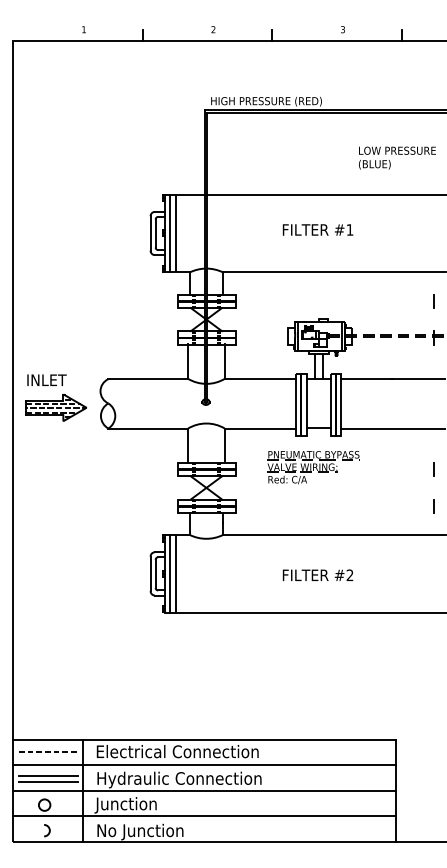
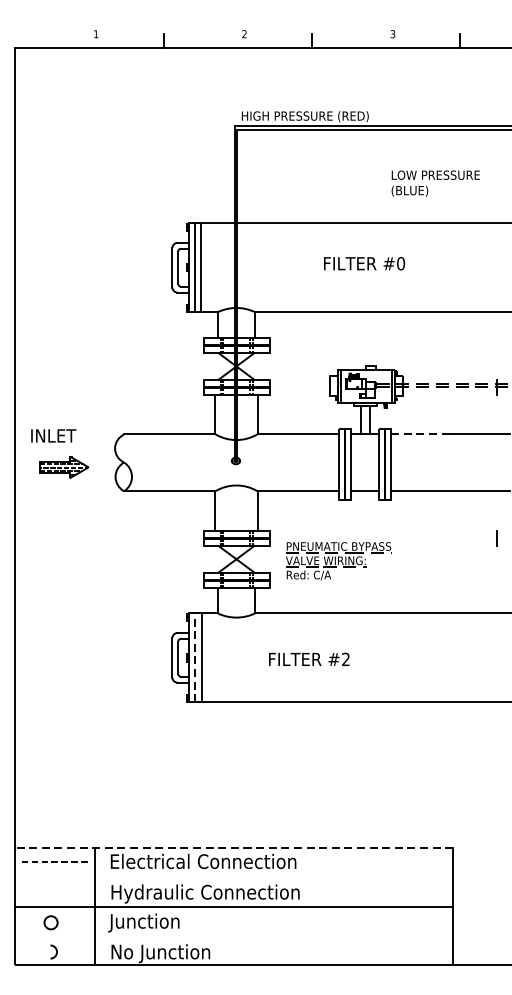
text: (397, 157) -> (435, 182), moved
text: (349, 229) -> (400, 263), #1 -> #0
line: (433, 301) -> (496, 345), removed
line: (367, 378) -> (421, 433), solid -> dashed
part: (55, 407) -> (63, 467), size x0.7
part: (313, 467) -> (338, 561), moved
line: (433, 506) -> (496, 580), removed
line: (170, 573) -> (195, 657), solid -> dashed
text: (317, 574) -> (308, 658), moved
line: (203, 740) -> (233, 848), solid -> dashed
line: (204, 765) -> (234, 877), removed
line: (48, 776) -> (55, 889), removed
line: (48, 781) -> (55, 895), removed
line: (204, 816) -> (234, 935), removed

